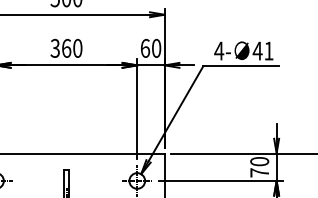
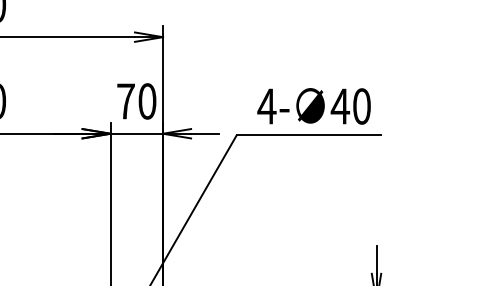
text: (145, 47) -> (126, 99), 60 -> 70
text: (268, 50) -> (361, 105), 41 -> 40

